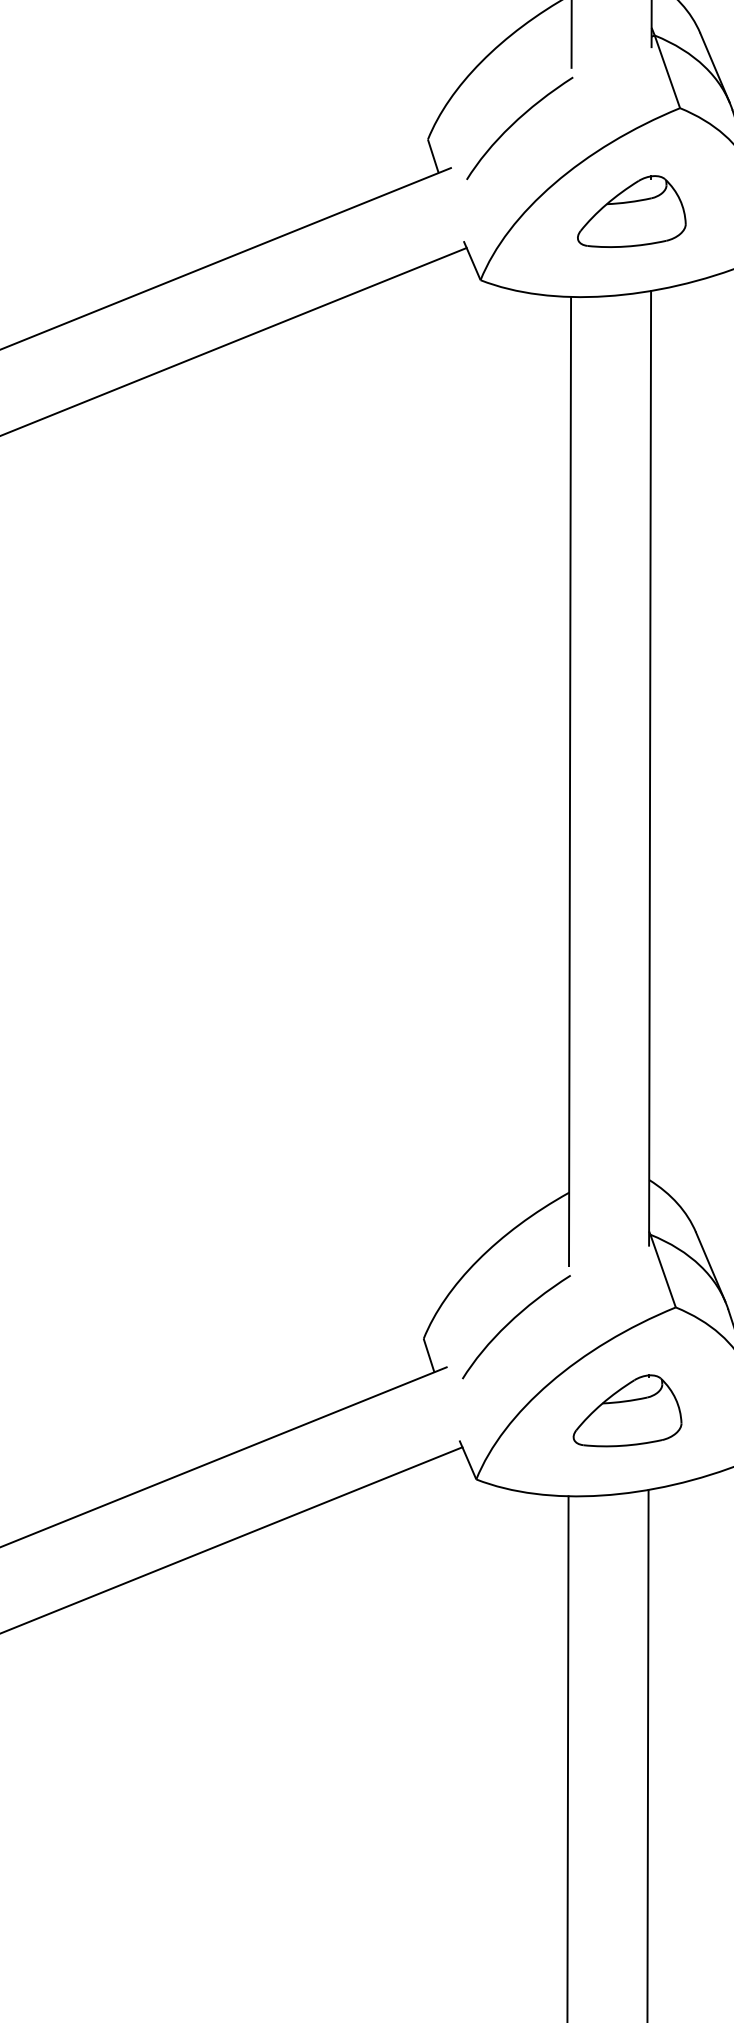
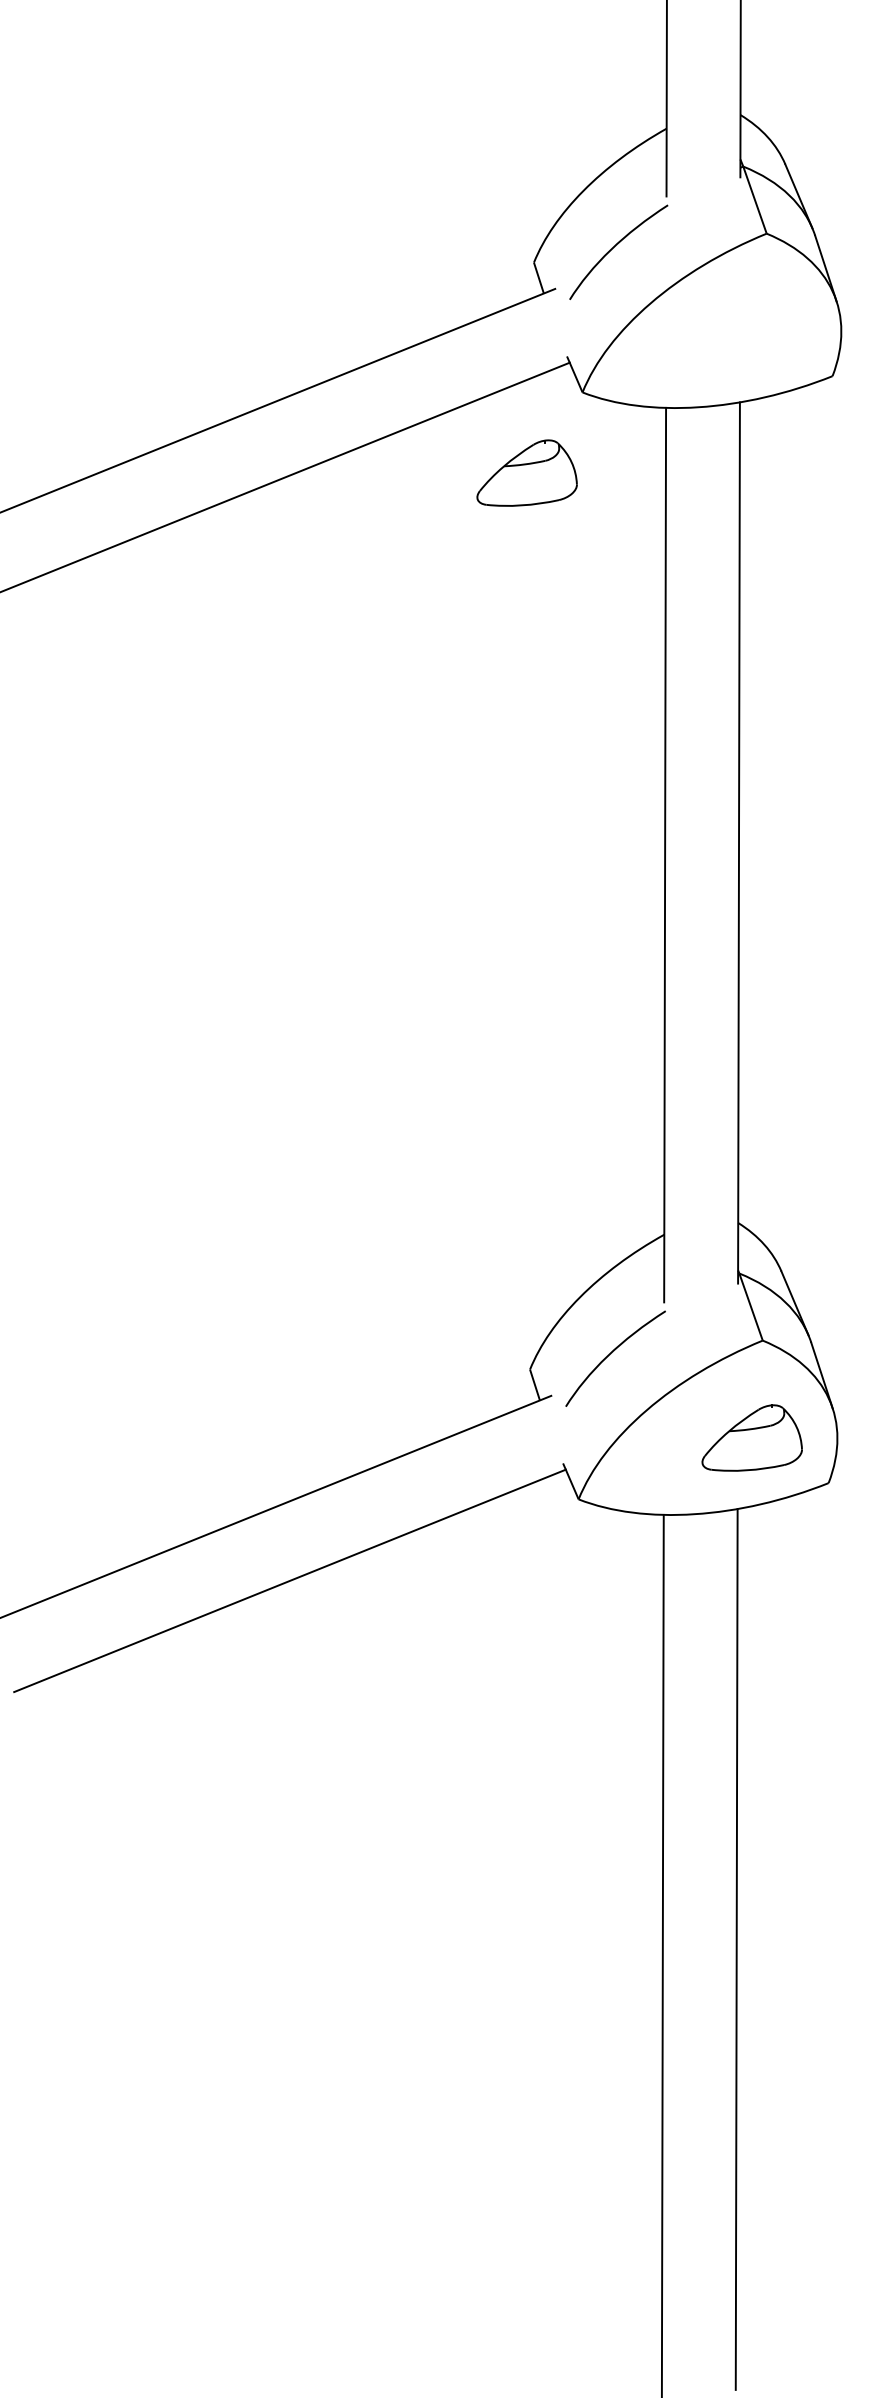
part: (631, 210) -> (526, 472), moved
part: (626, 1410) -> (751, 1437), moved

